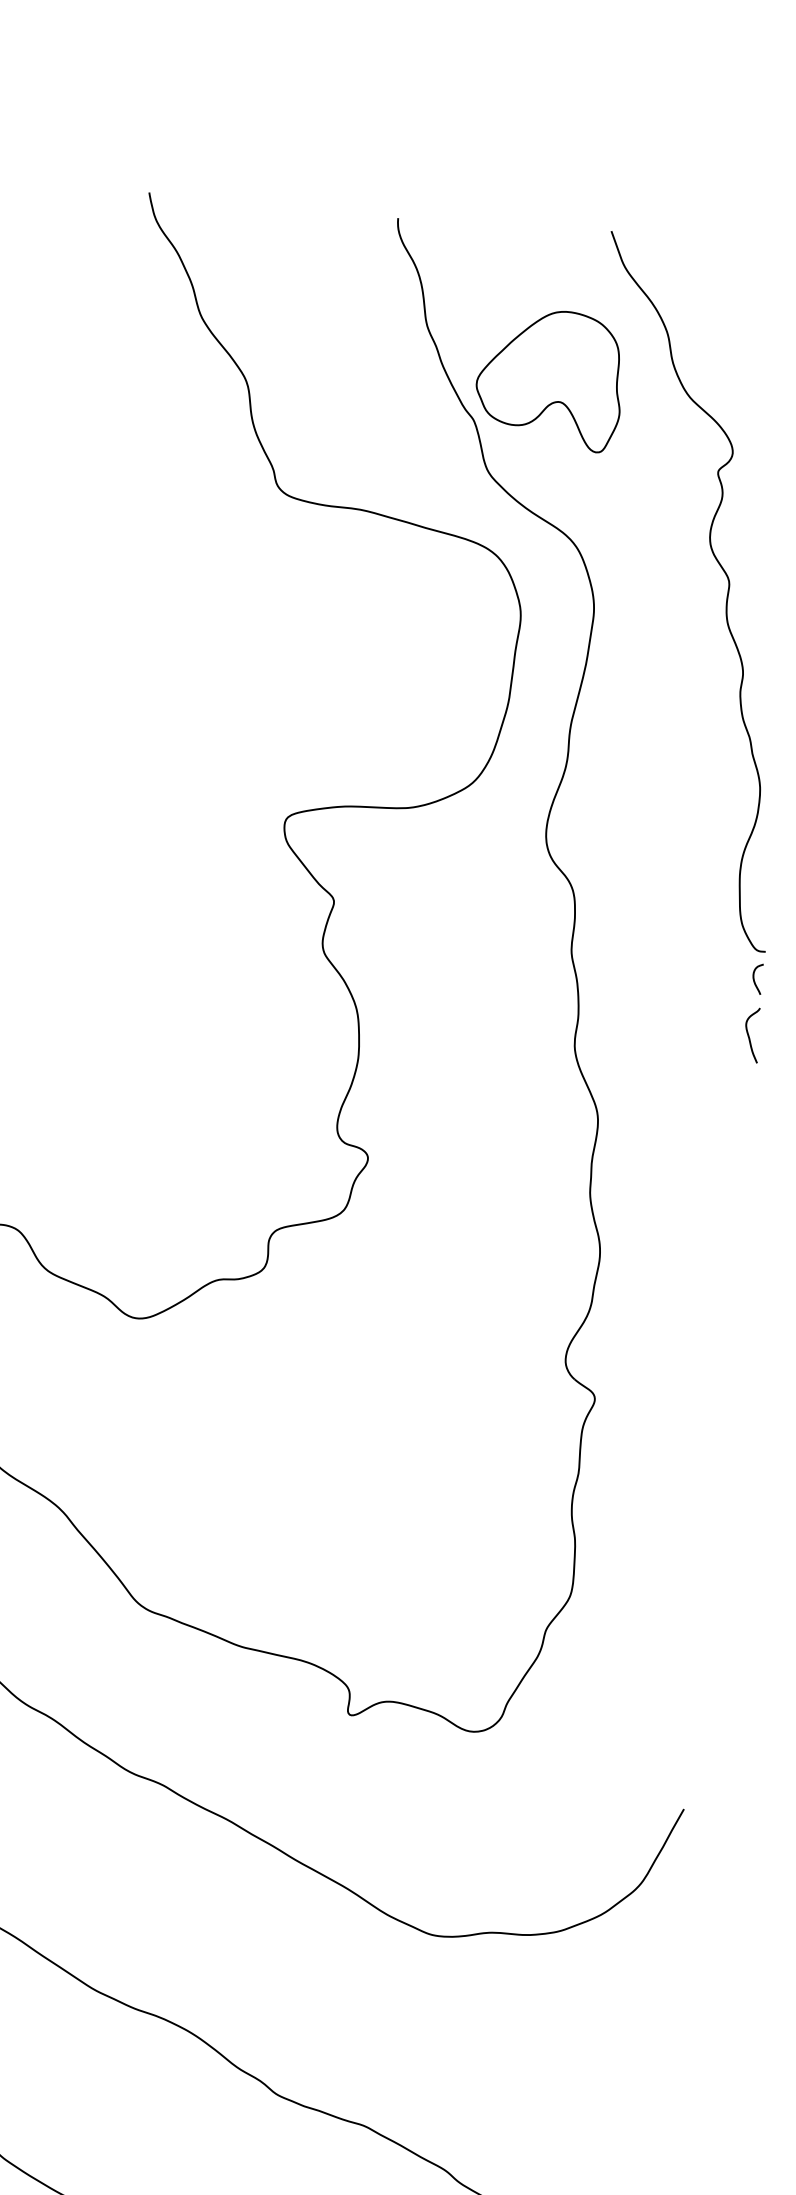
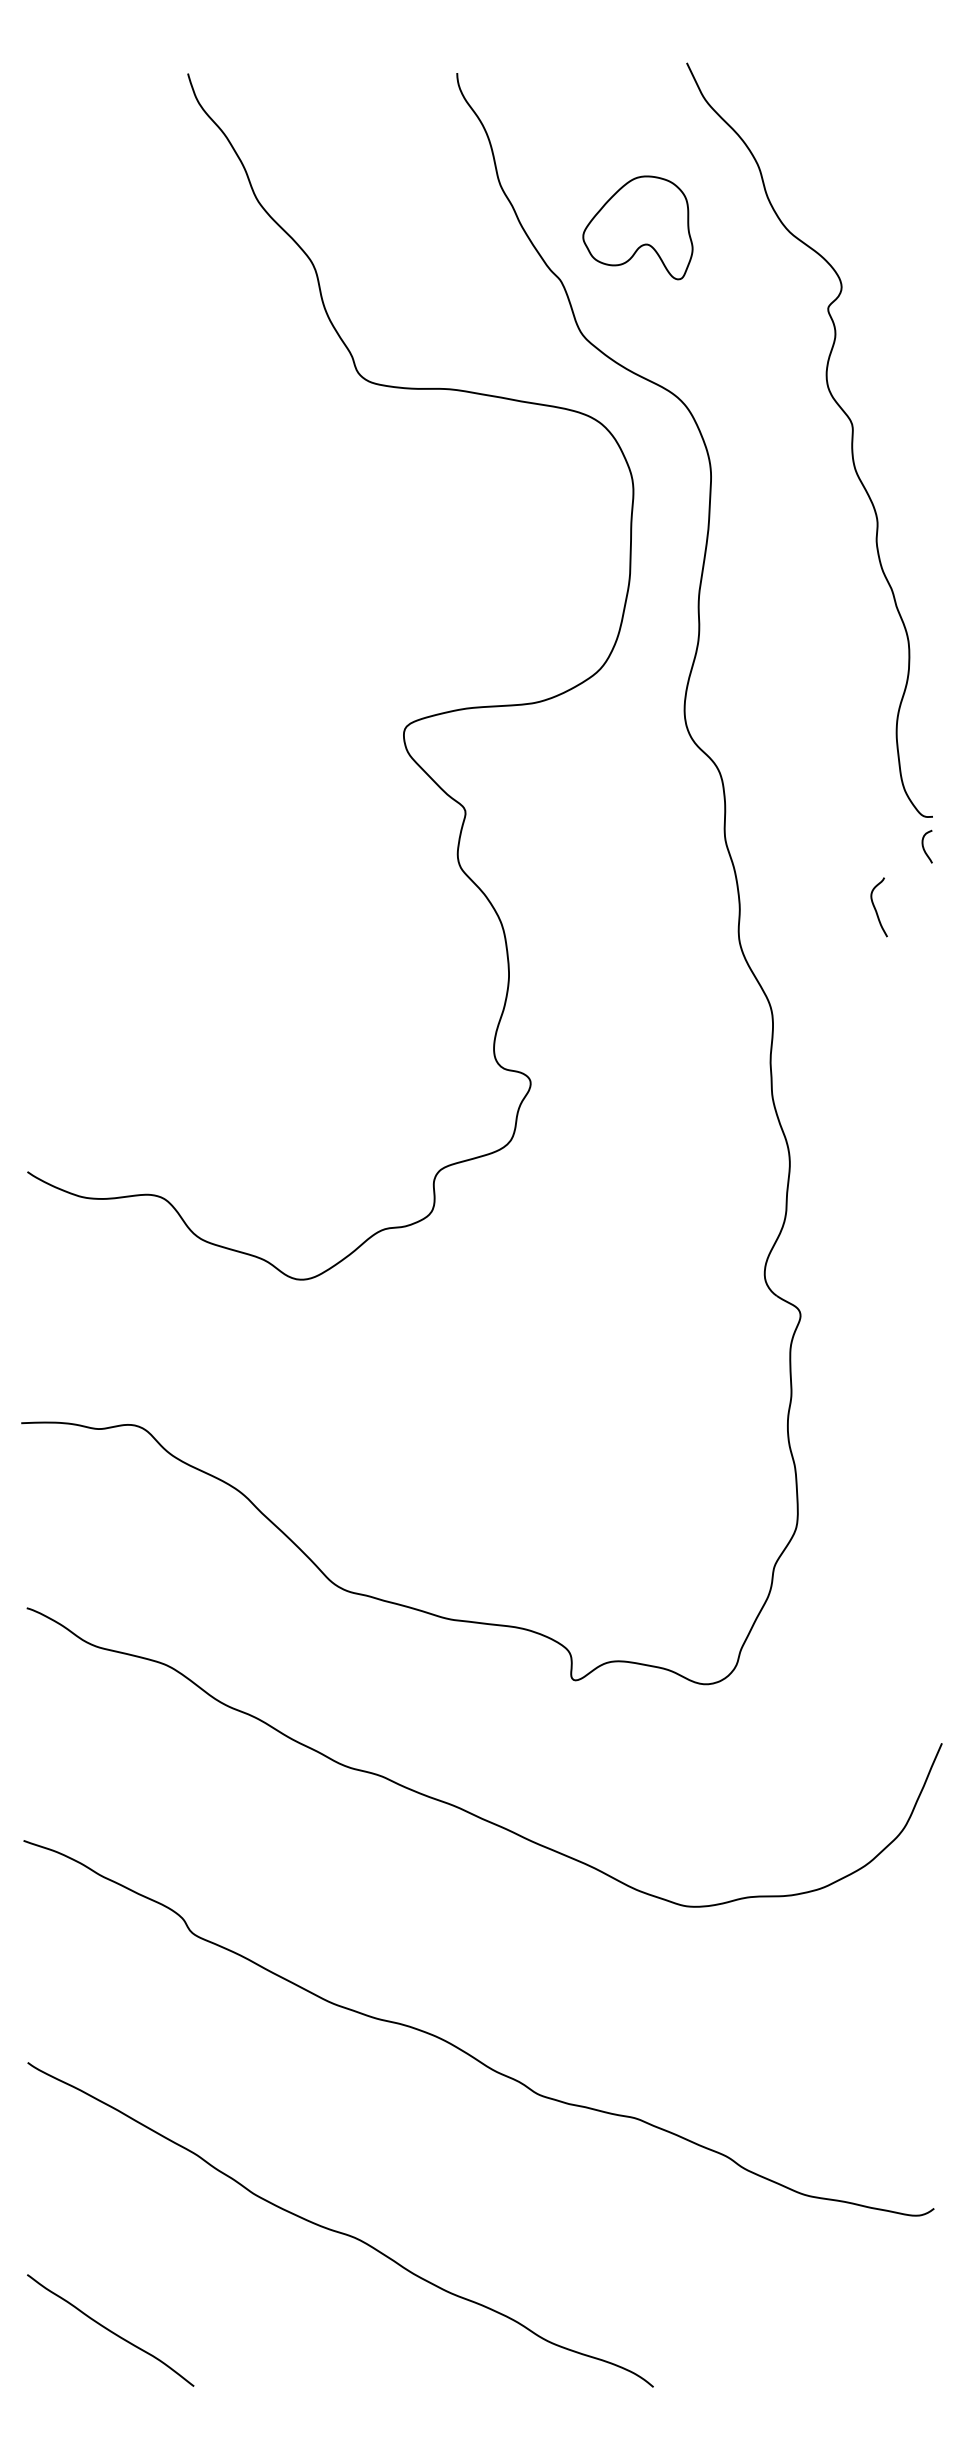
part: (549, 378) -> (637, 227), size x0.7
curve: (749, 1036) -> (876, 909), moved

